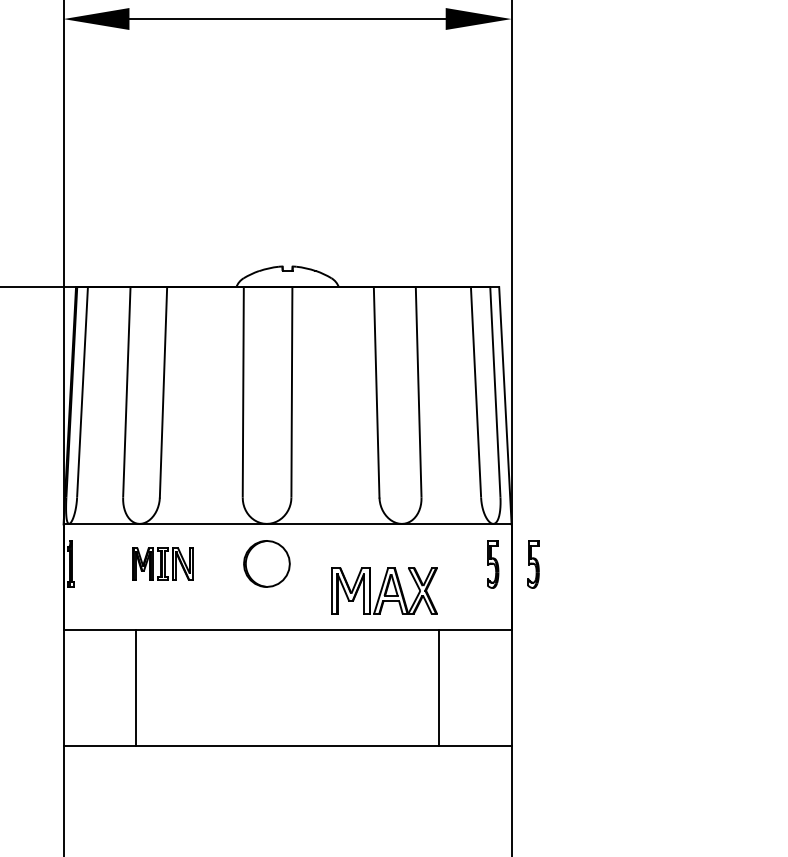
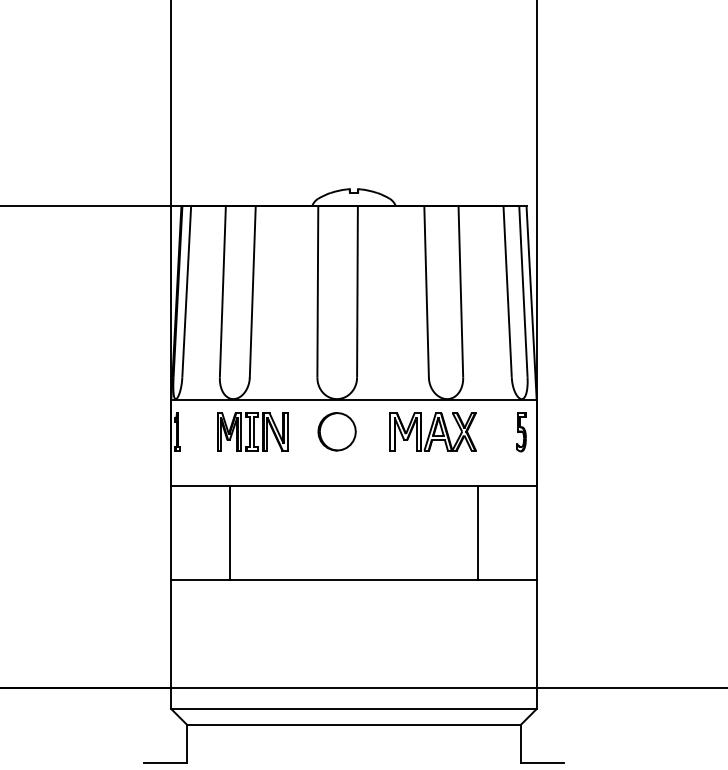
part: (163, 563) -> (252, 431), size x1.43
part: (533, 564) -> (554, 432), removed
part: (383, 590) -> (432, 431), moved

